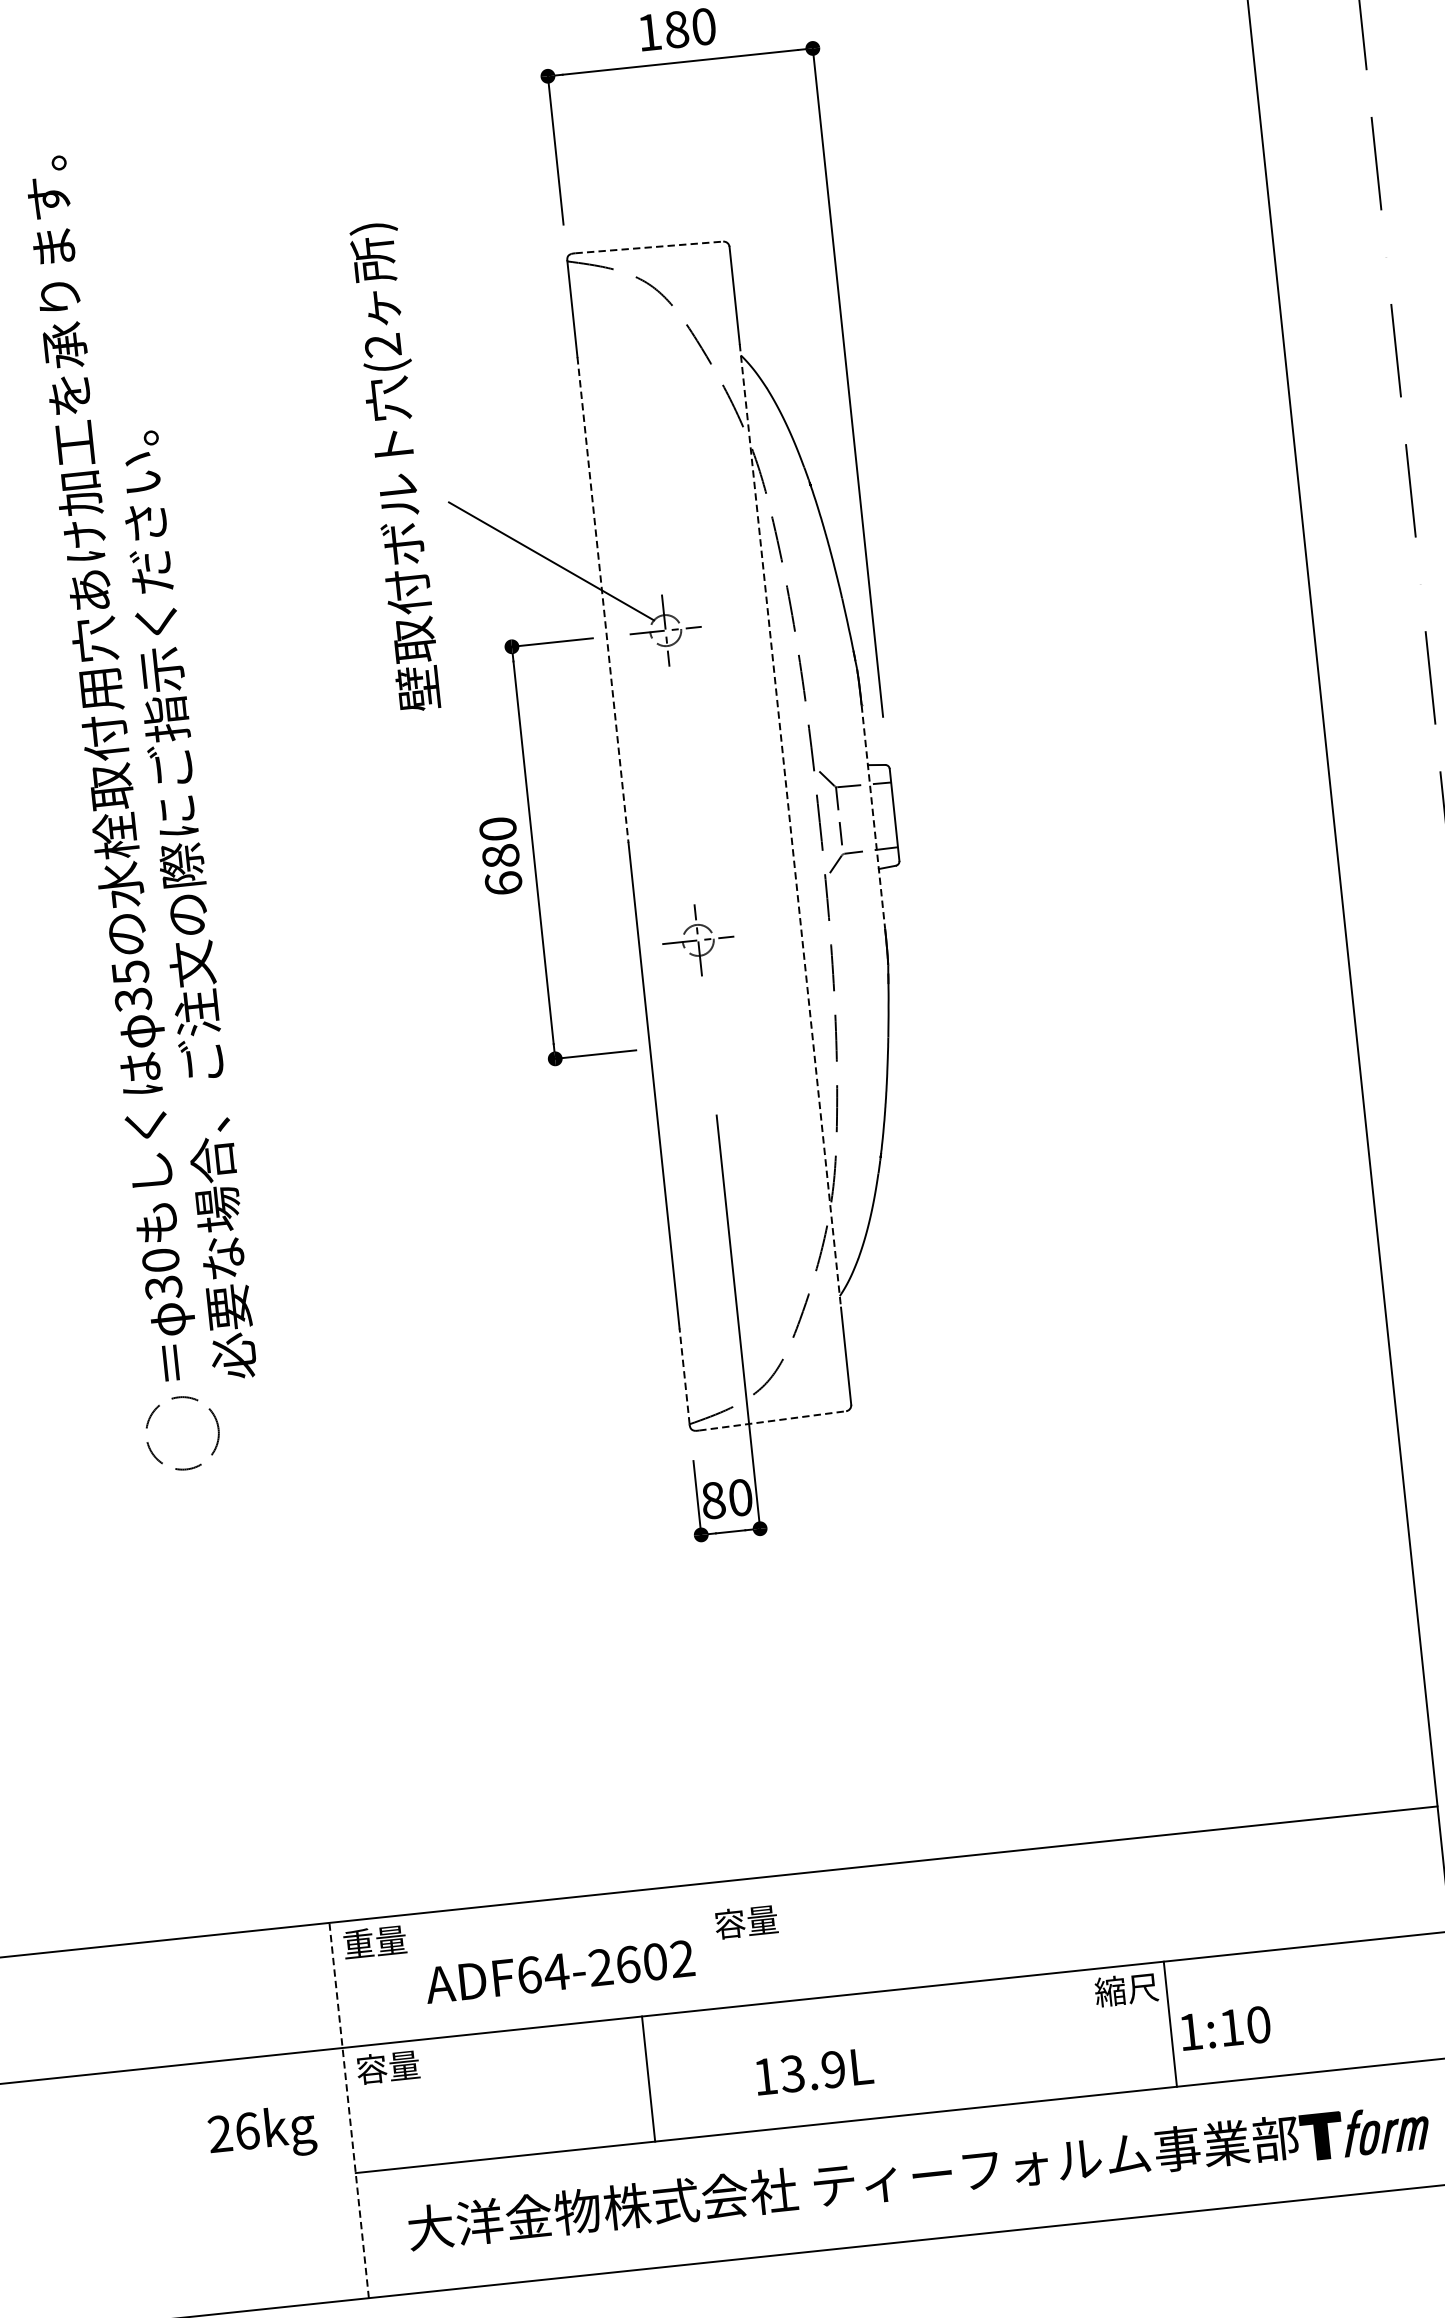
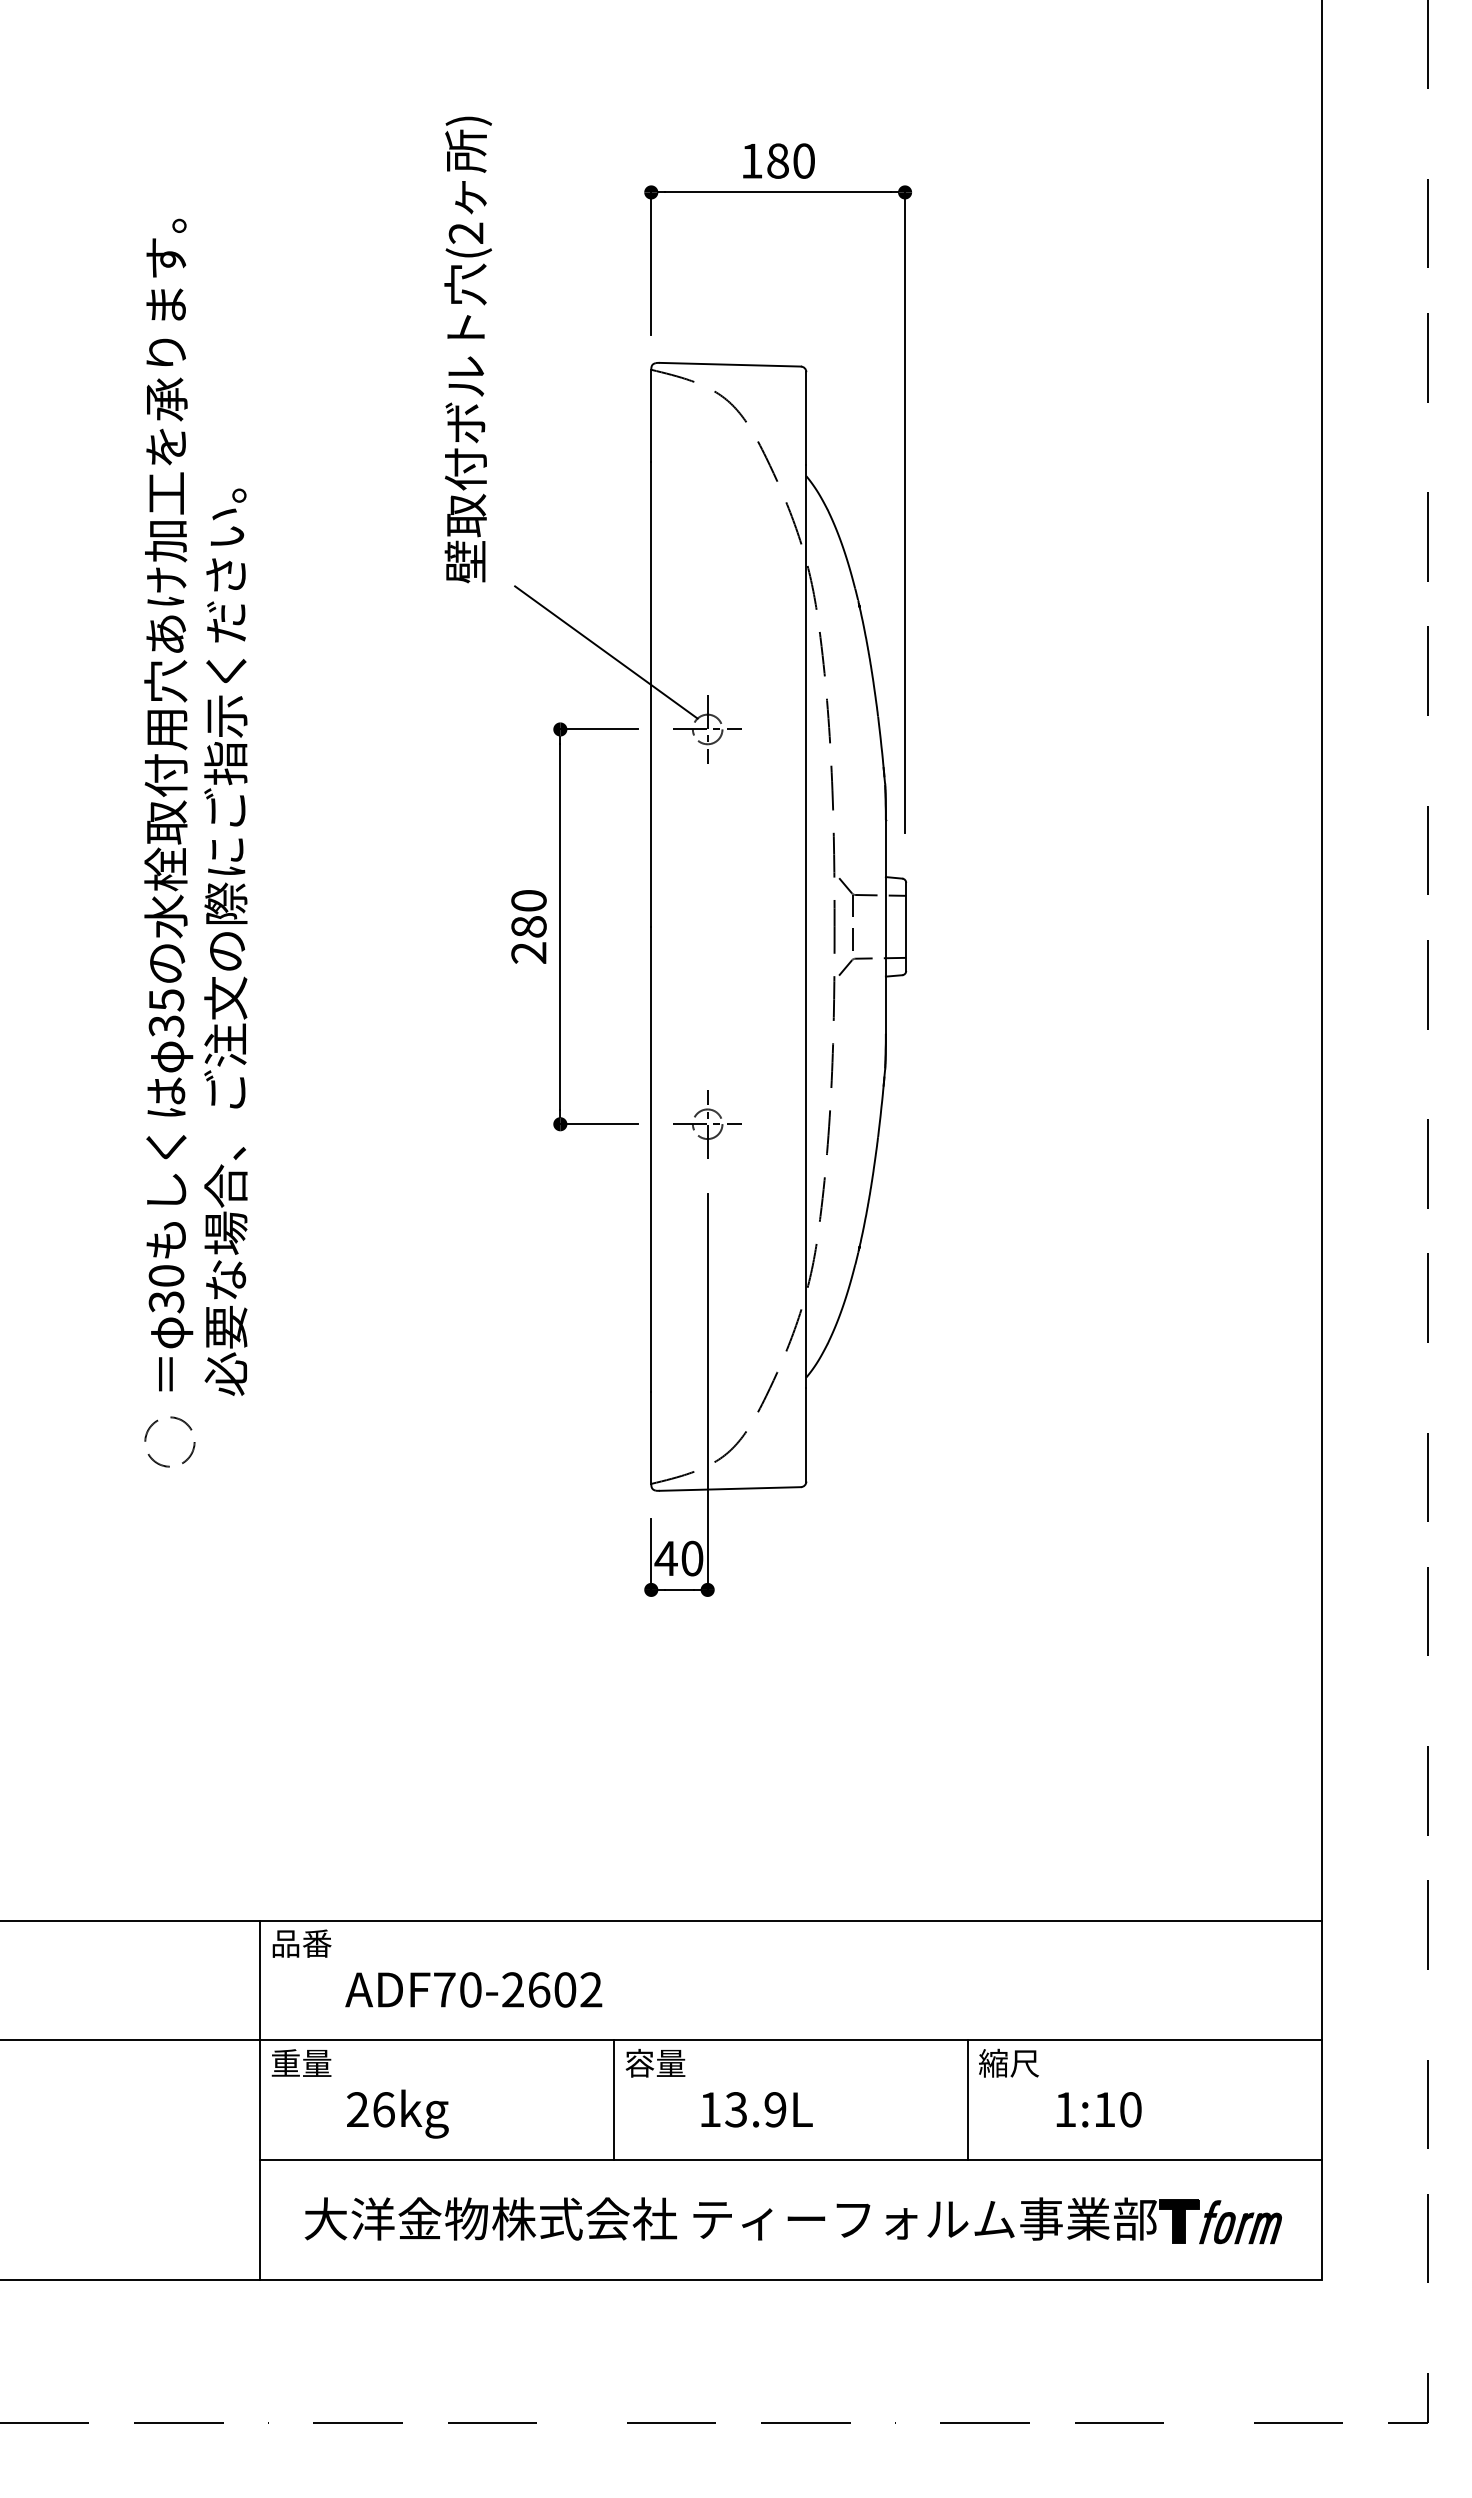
line: (649, 247) -> (730, 364), dashed -> solid
text: (397, 466) -> (467, 349), moved
line: (603, 600) -> (651, 694), dashed -> solid
line: (873, 817) -> (885, 927), dashed -> solid
line: (790, 825) -> (806, 926), dashed -> solid
text: (503, 883) -> (528, 952), 680 -> 280
part: (698, 940) -> (707, 1124), moved
line: (684, 1376) -> (651, 1438), dashed -> solid
line: (772, 1420) -> (730, 1488), dashed -> solid
circle: (182, 1432) -> (169, 1441), size x0.71
text: (712, 1500) -> (665, 1558), 80 -> 40
text: (746, 1922) -> (655, 2063), moved
text: (374, 1942) -> (301, 1943), 重量 -> 品番
text: (543, 1973) -> (458, 1989), ADF64-2602 -> ADF70-2602
line: (1170, 2024) -> (968, 2100), moved
text: (371, 2068) -> (285, 2062), 容量 -> 重量
text: (813, 2071) -> (756, 2109), moved
line: (648, 2079) -> (614, 2100), moved
line: (349, 2110) -> (260, 2100), dashed -> solid
text: (262, 2133) -> (397, 2113), moved

